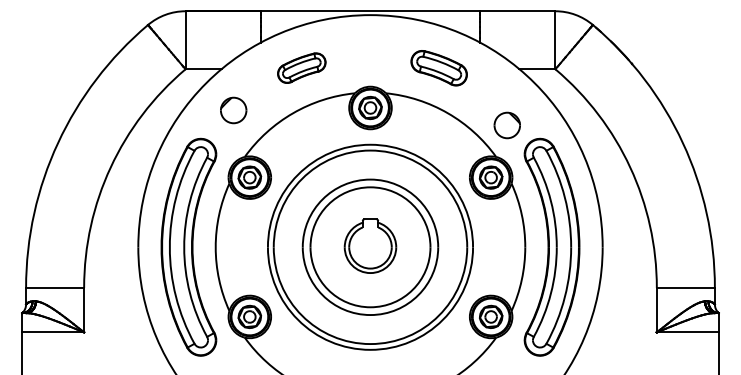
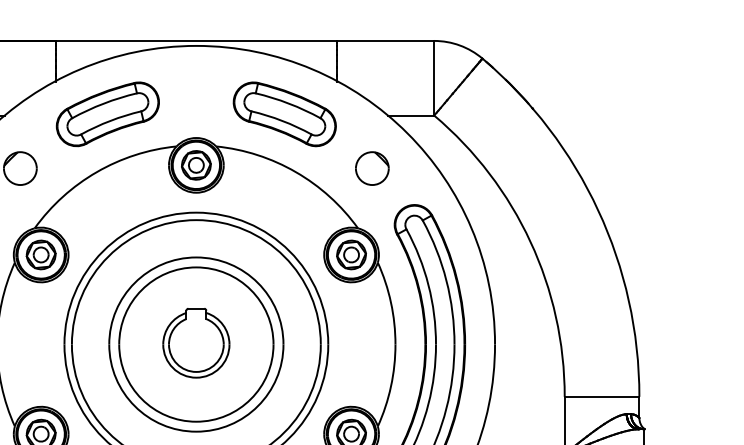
part: (301, 67) -> (107, 113), size x1.67
part: (438, 67) -> (283, 113), size x1.43
part: (506, 125) -> (371, 168), moved

